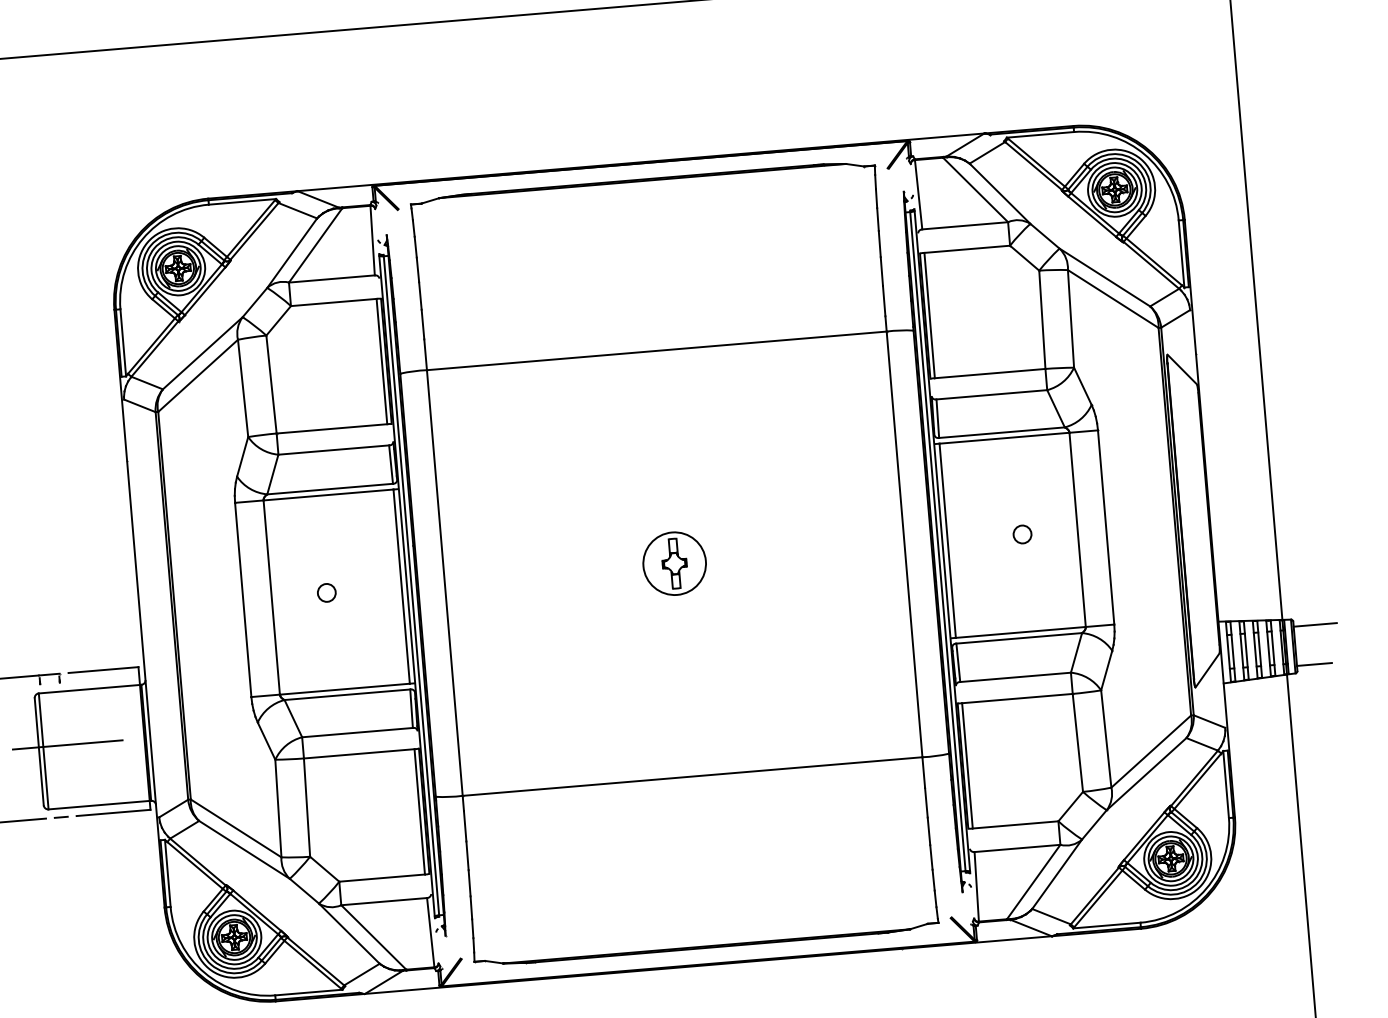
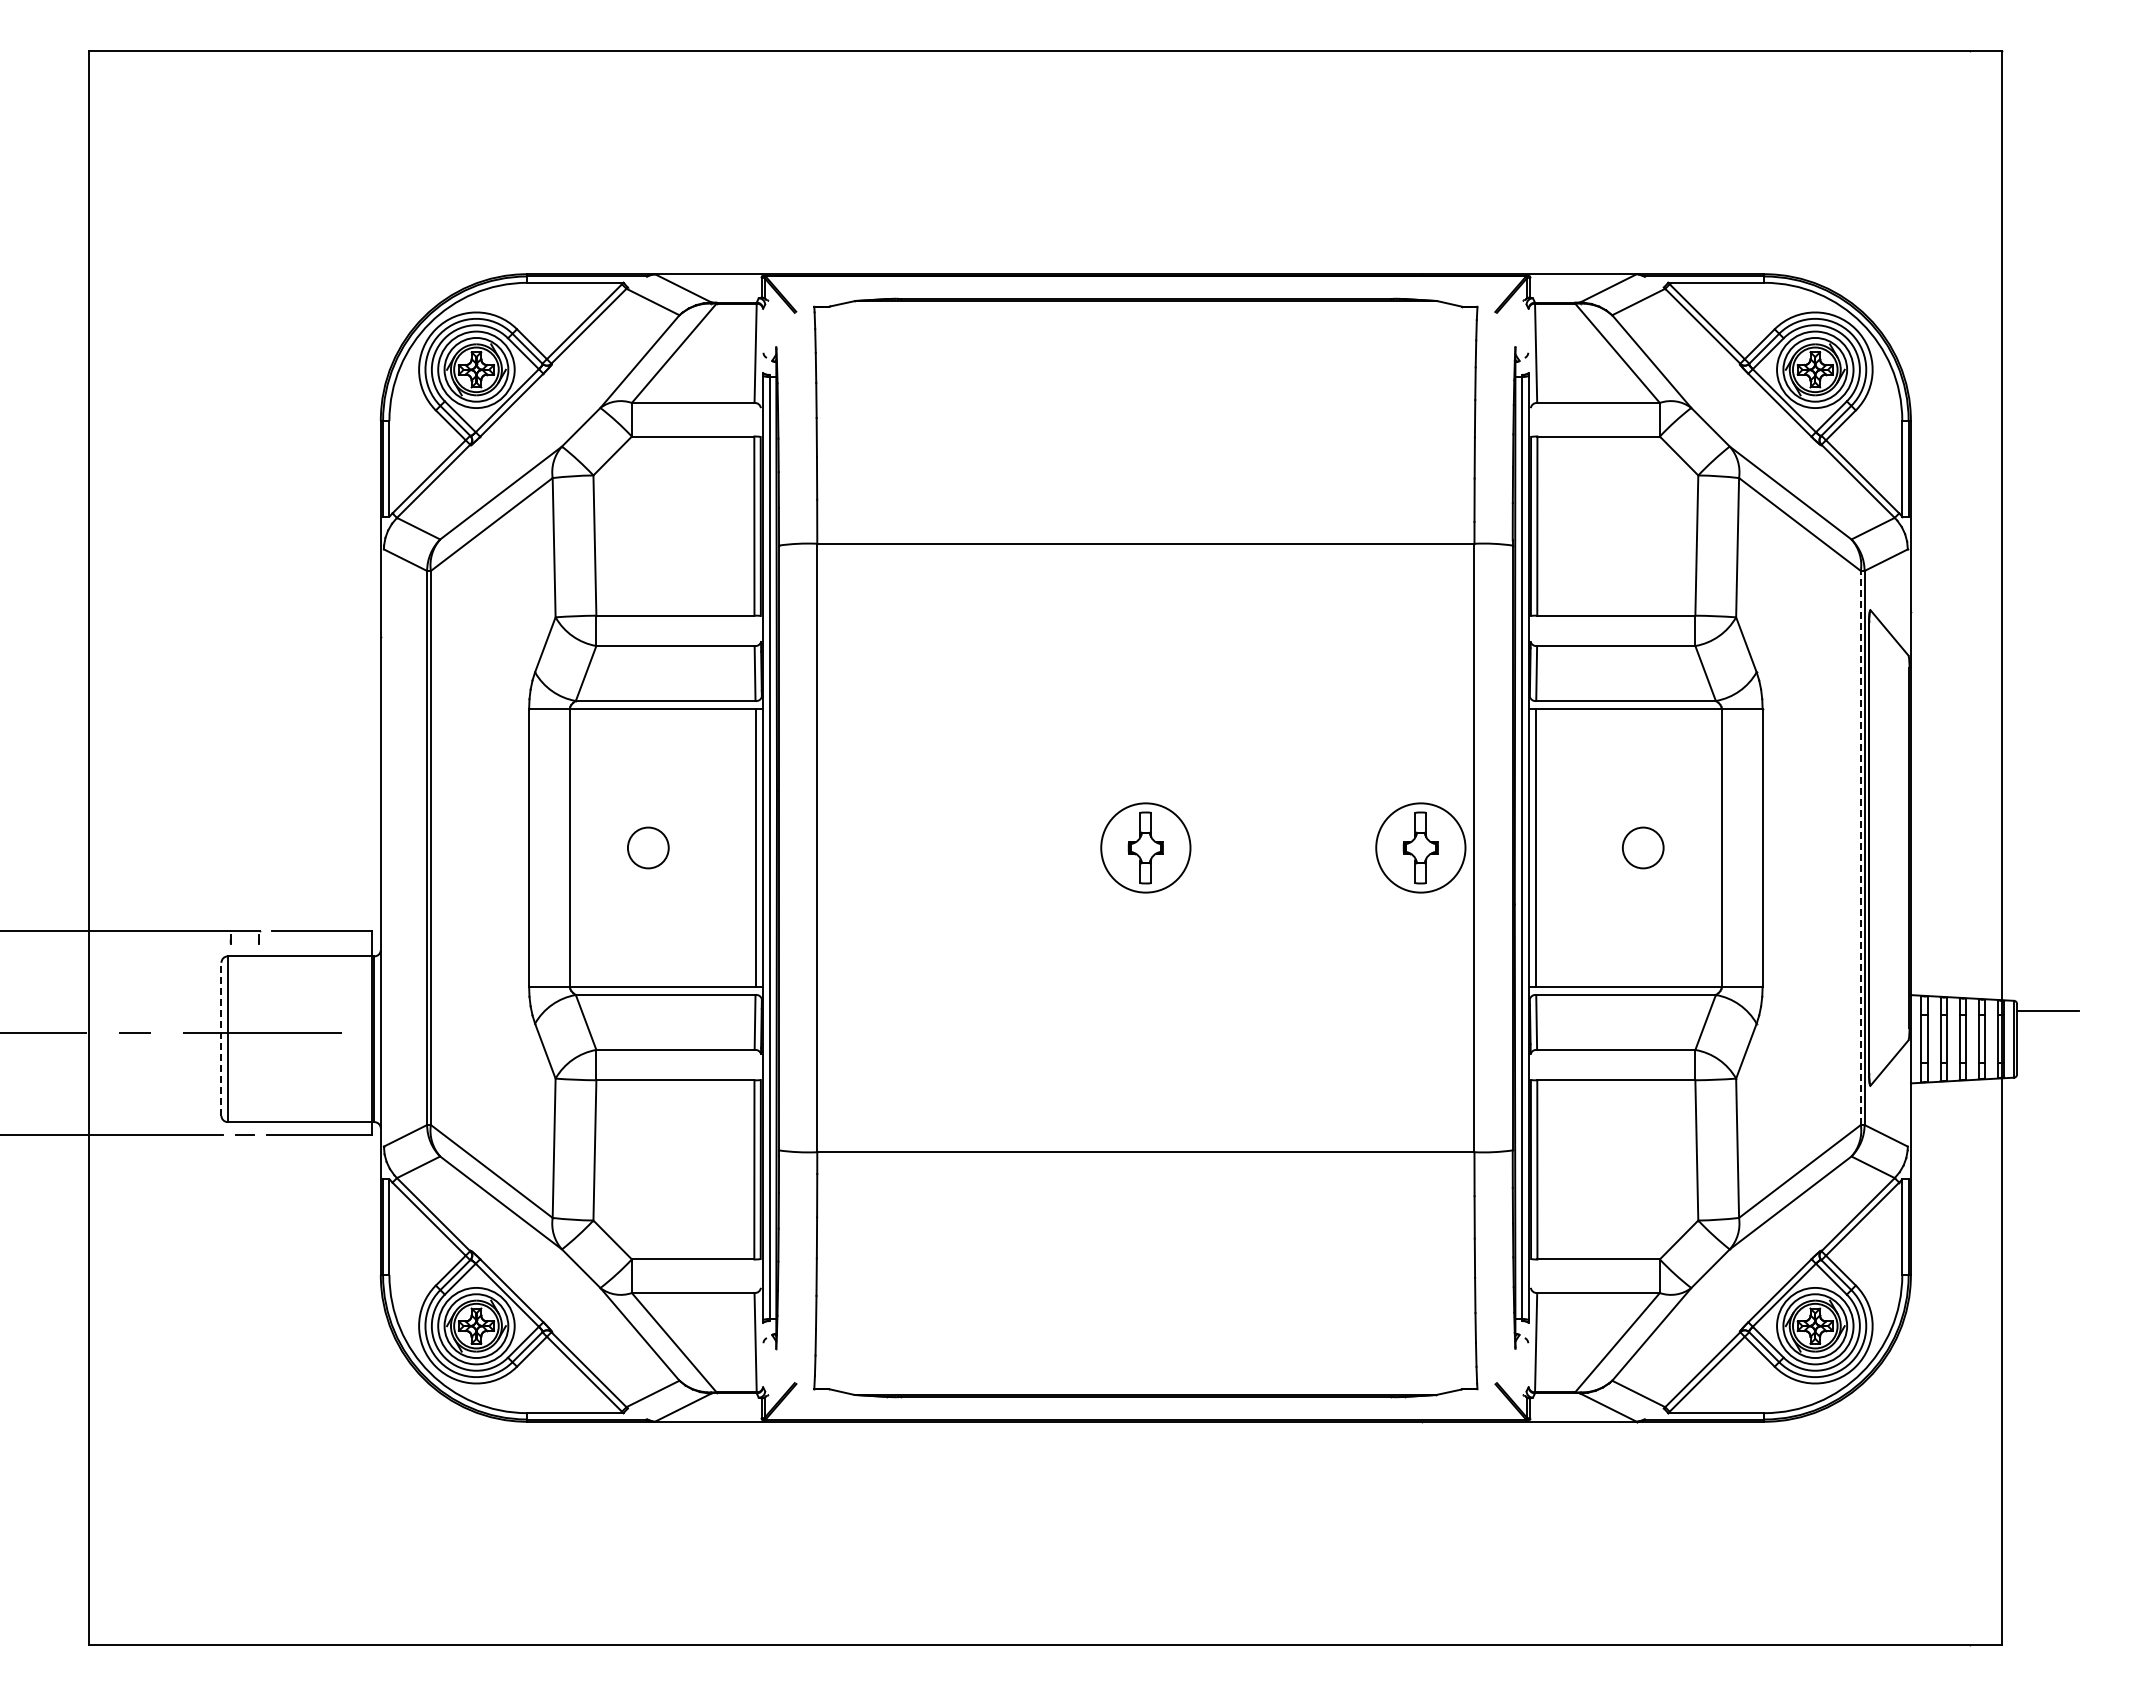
line: (1174, 521) -> (1860, 847), solid -> dashed
circle: (1022, 534) -> (1642, 847), size x1.6
part: (866, 547) -> (1420, 847), added
circle: (326, 592) -> (648, 847), size x1.6
line: (1314, 664) -> (2041, 1067), removed
line: (39, 751) -> (221, 1039), solid -> dashed

